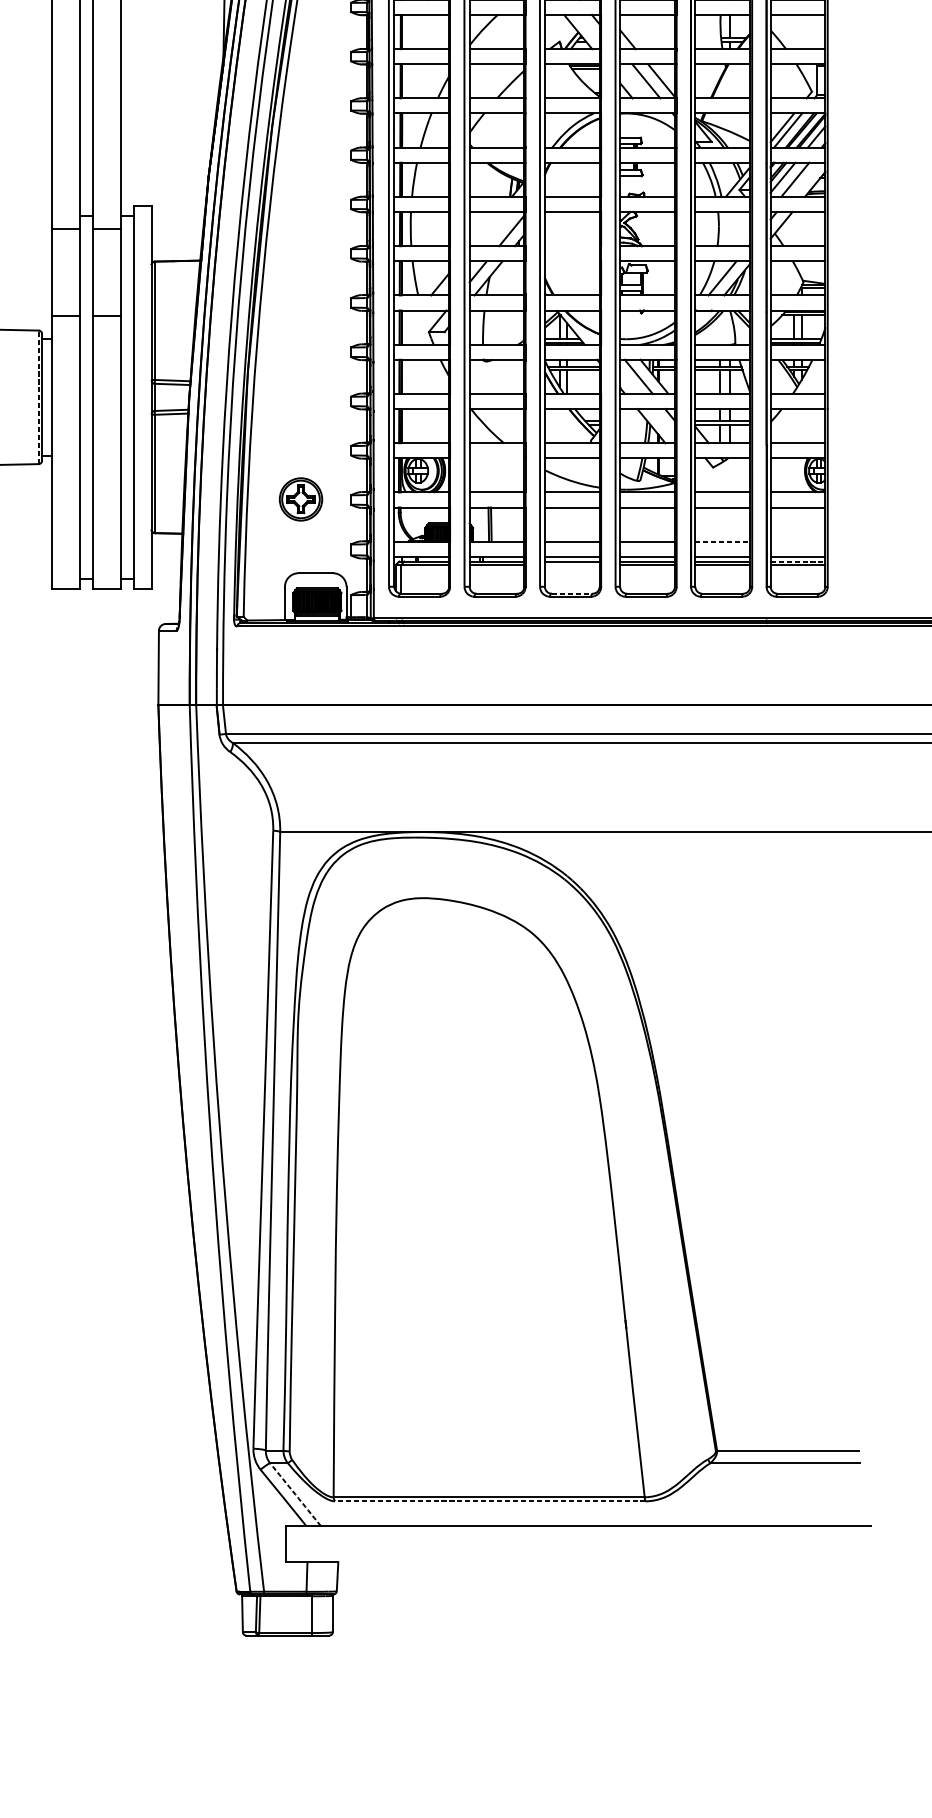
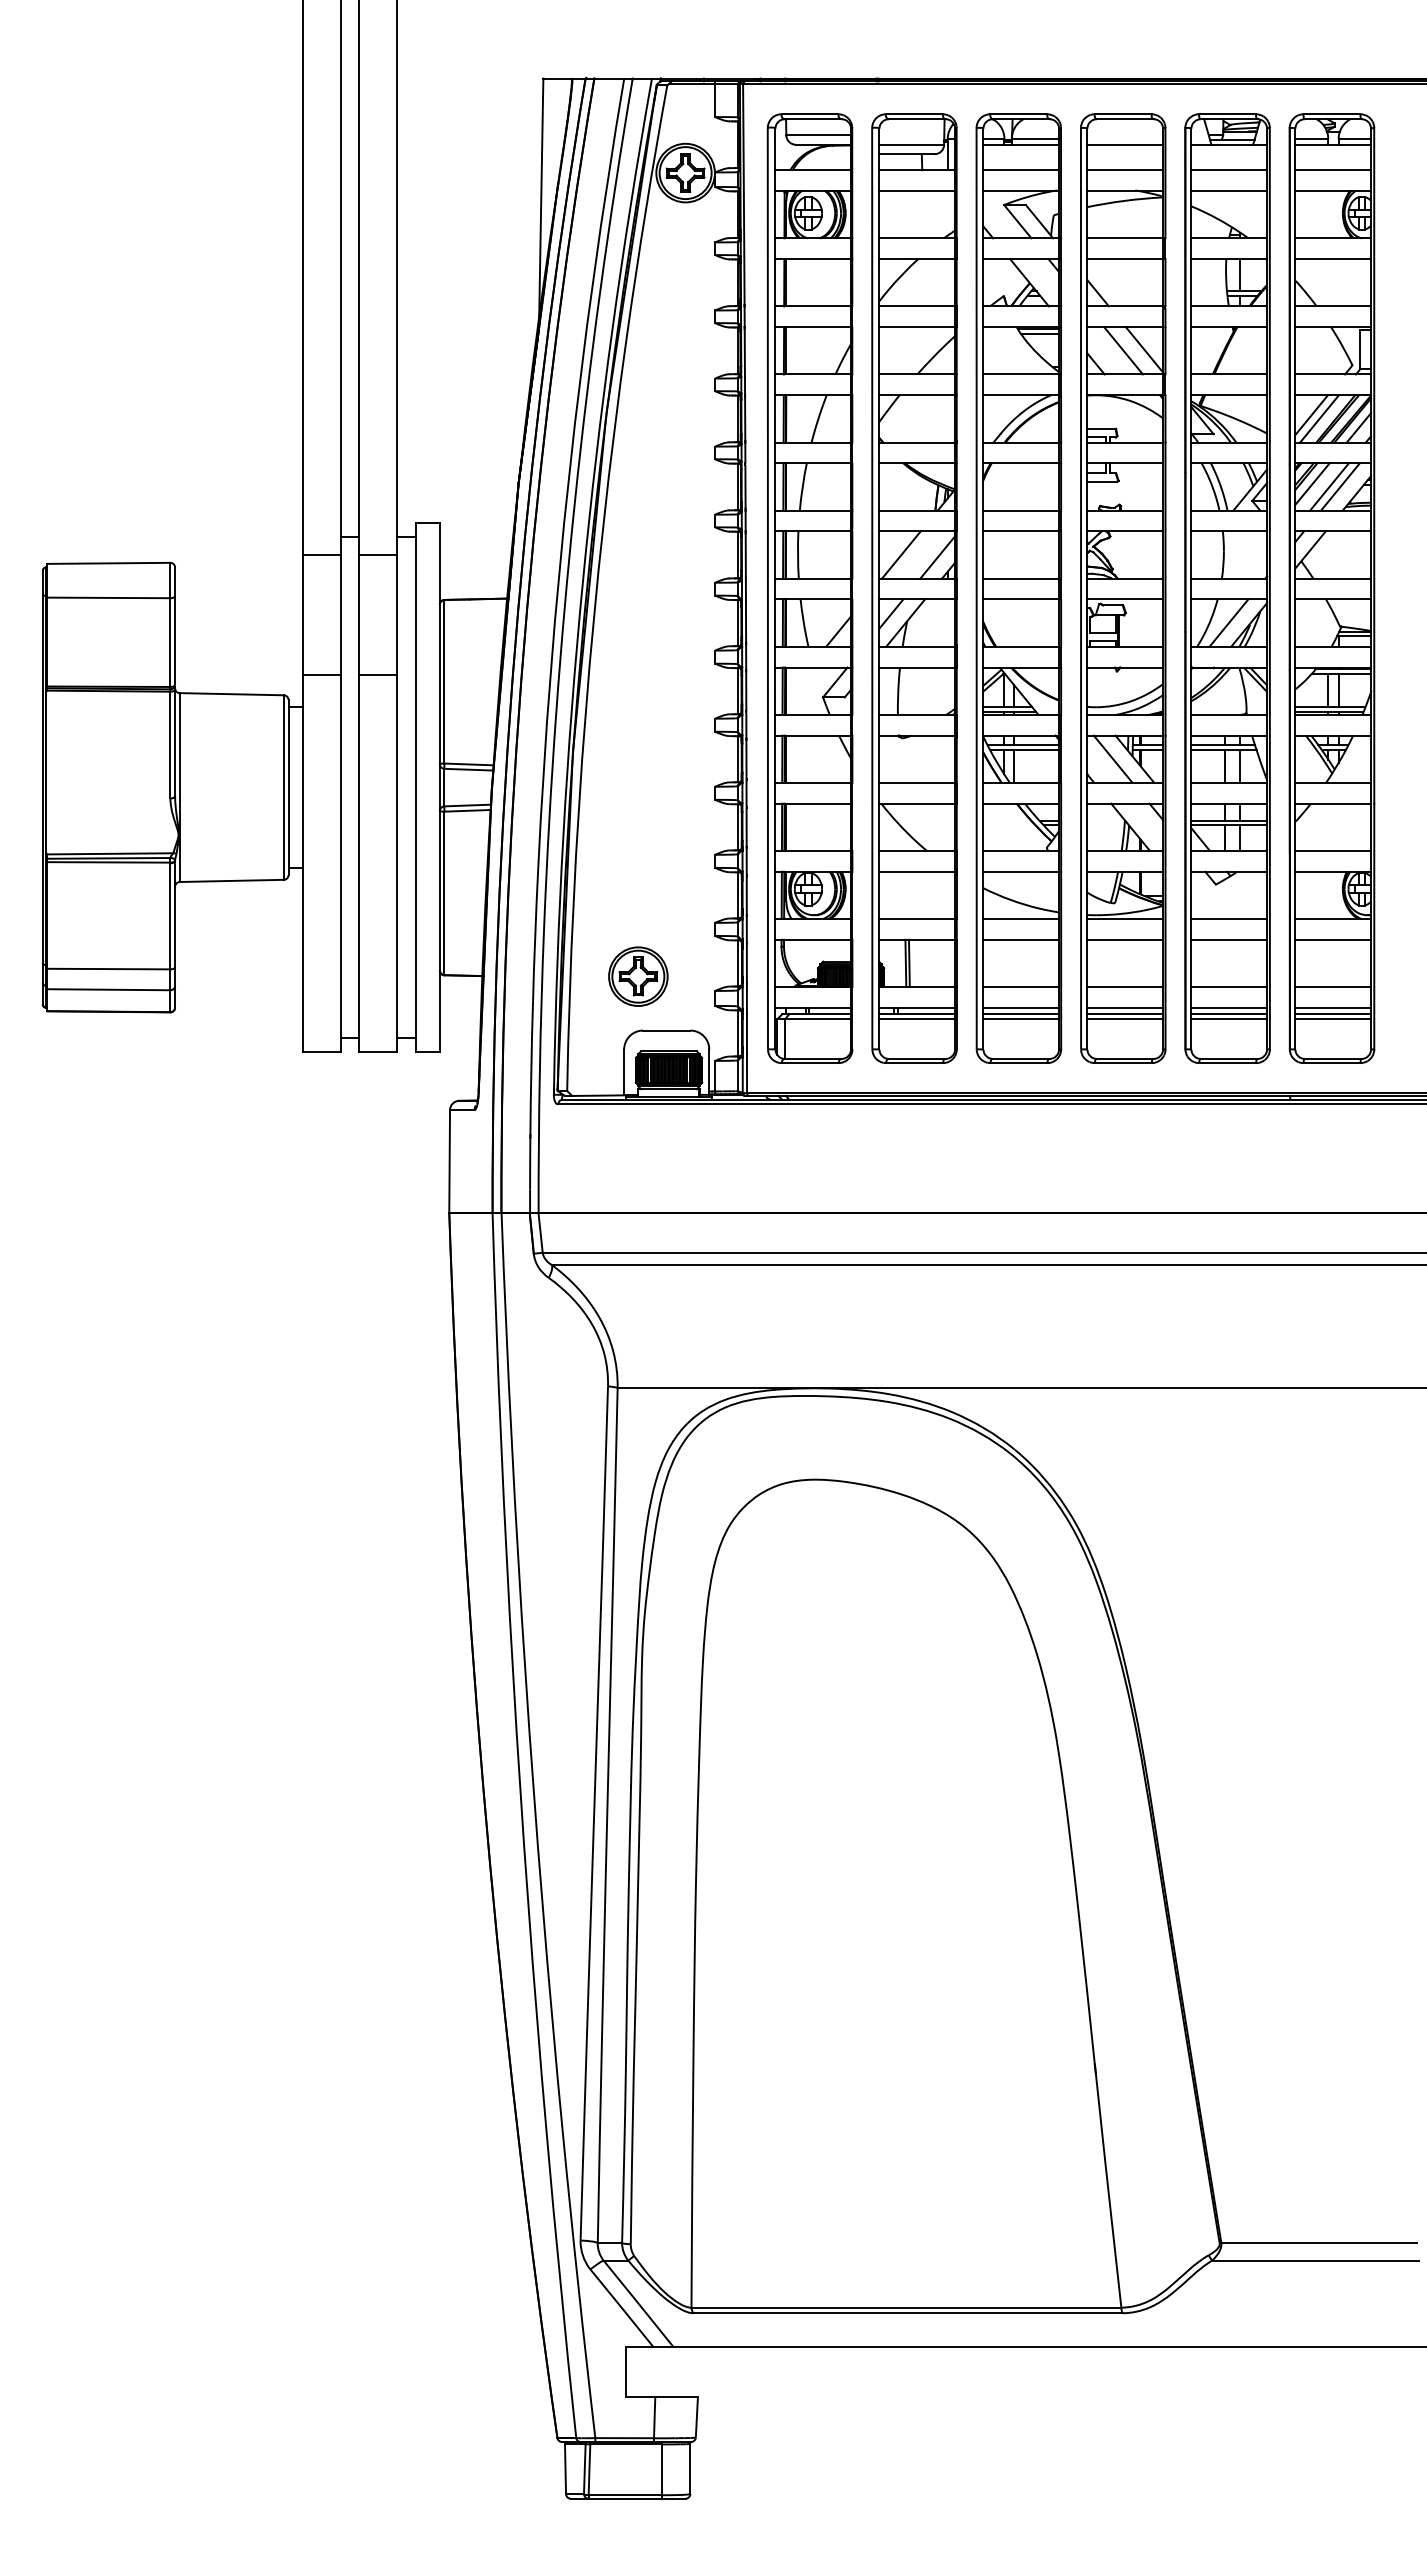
line: (803, 179) -> (1340, 486), added
line: (485, 228) -> (901, 554), added
line: (572, 246) -> (1021, 578), added
line: (572, 261) -> (1021, 599), added
line: (38, 397) -> (283, 787), dashed -> solid
line: (497, 458) -> (917, 871), added
part: (301, 499) -> (638, 976), moved
line: (722, 542) -> (1229, 987), dashed -> solid
line: (798, 542) -> (1333, 987), added
line: (798, 561) -> (1333, 1014), dashed -> solid
line: (572, 565) -> (1021, 1019), added
line: (572, 593) -> (1021, 1058), dashed -> solid
arc: (295, 1494) -> (638, 2303), dashed -> solid
line: (489, 1501) -> (907, 2313), dashed -> solid

